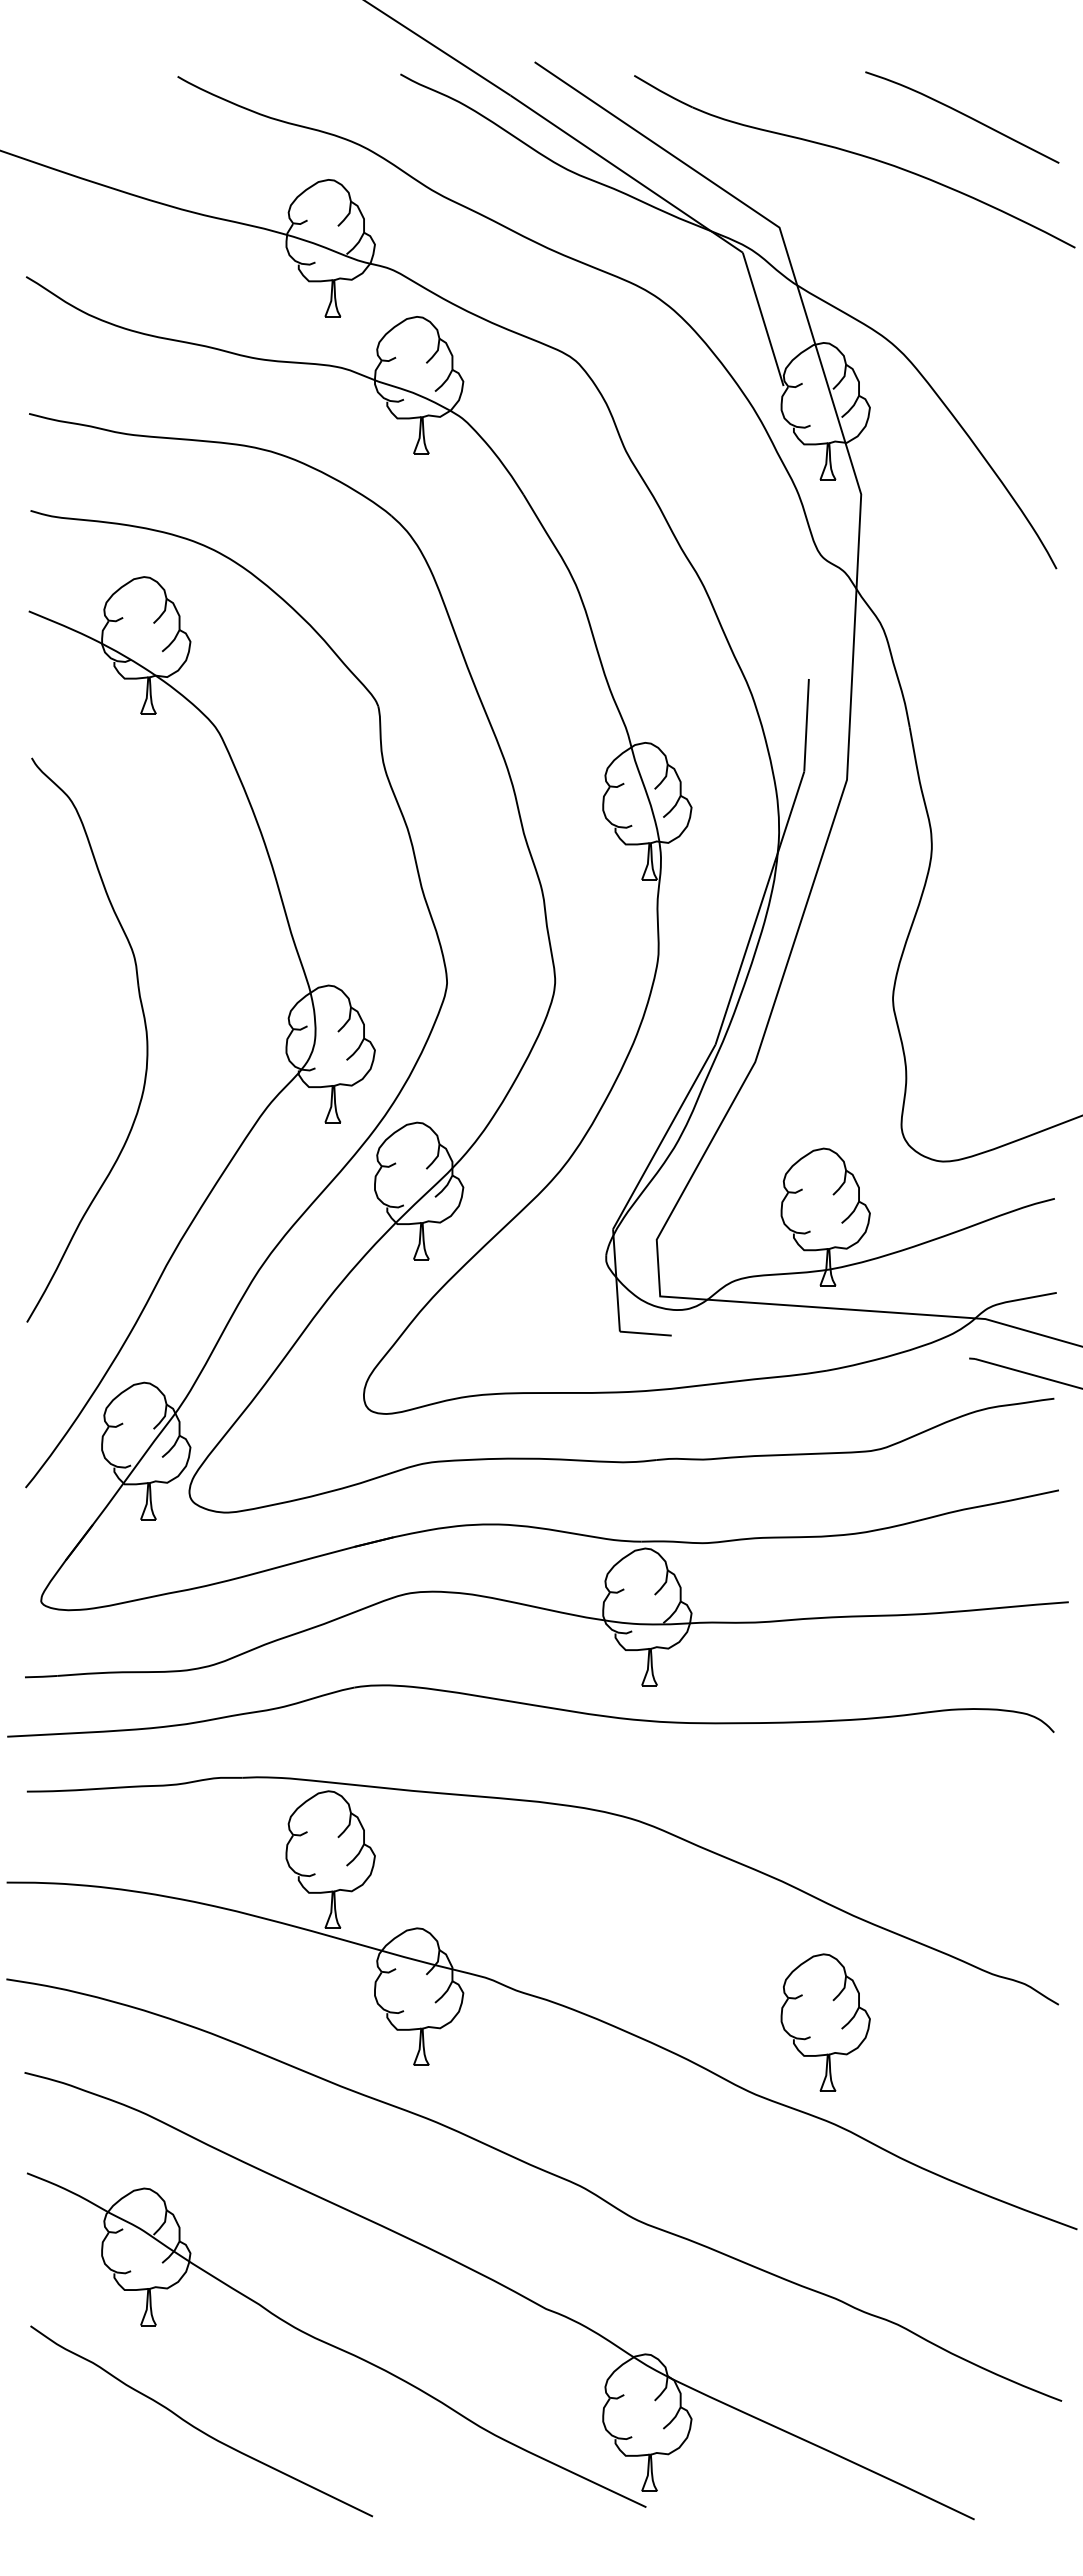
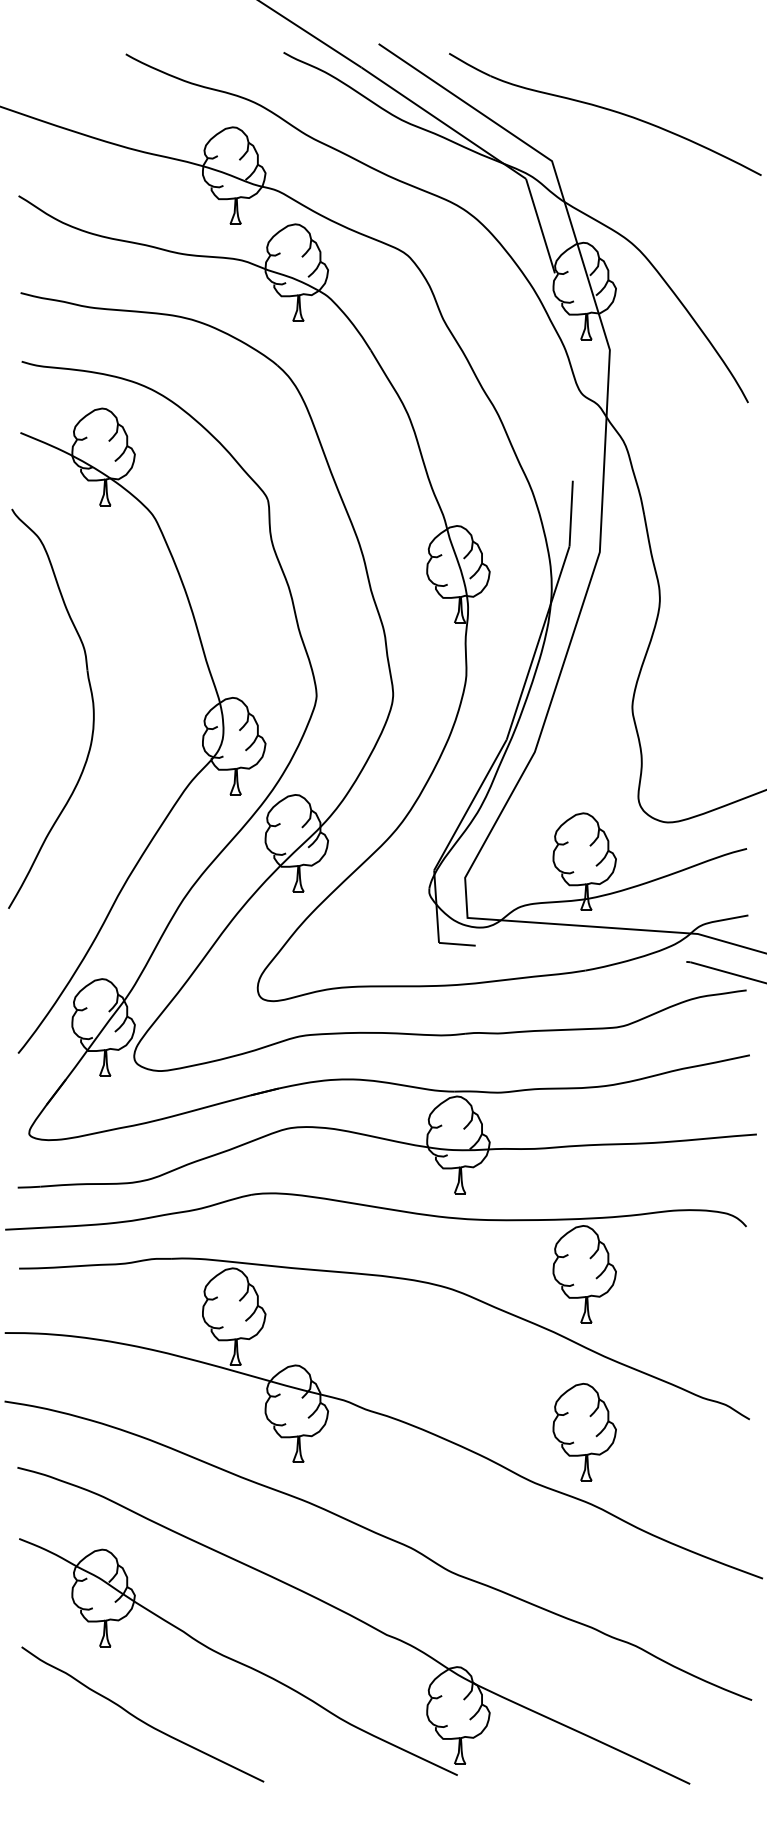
curve: (963, 115) -> (682, 81), removed
part: (145, 1034) -> (92, 704), moved
part: (825, 1799) -> (584, 1274), added

